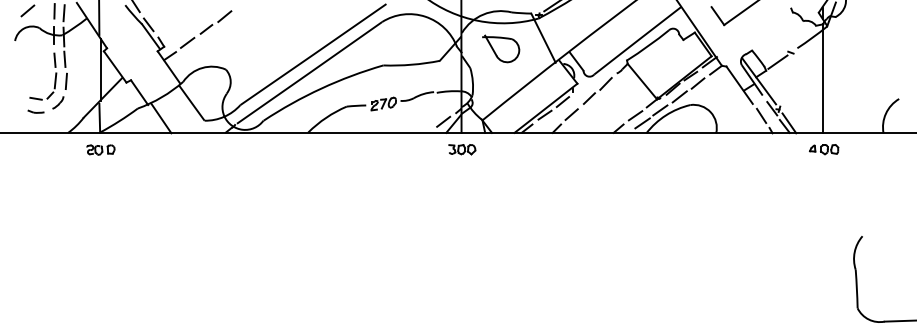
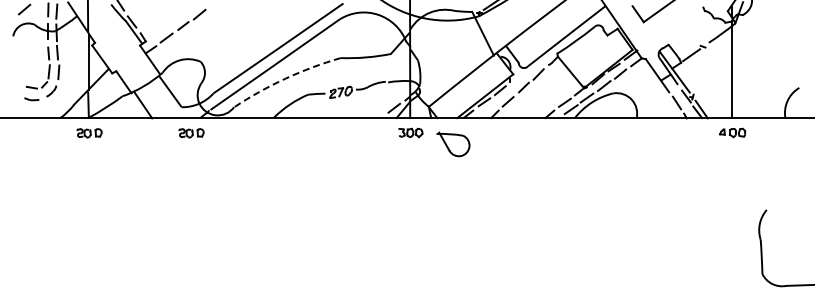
part: (501, 49) -> (453, 144), moved
arc: (321, 88) -> (285, 78), solid -> dashed
part: (215, 150) -> (191, 133), added

